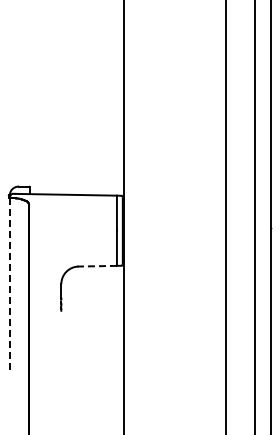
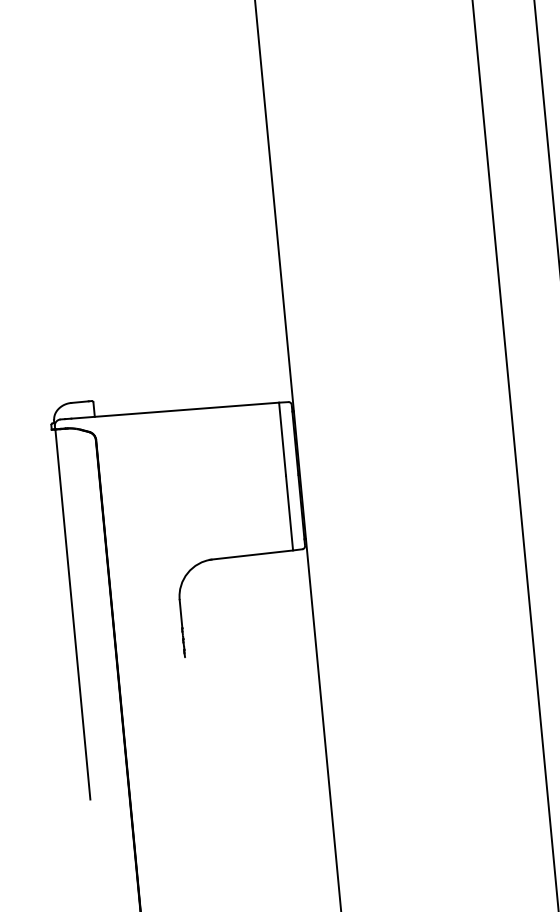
line: (97, 266) -> (252, 555), dashed -> solid
line: (10, 286) -> (73, 615), dashed -> solid

